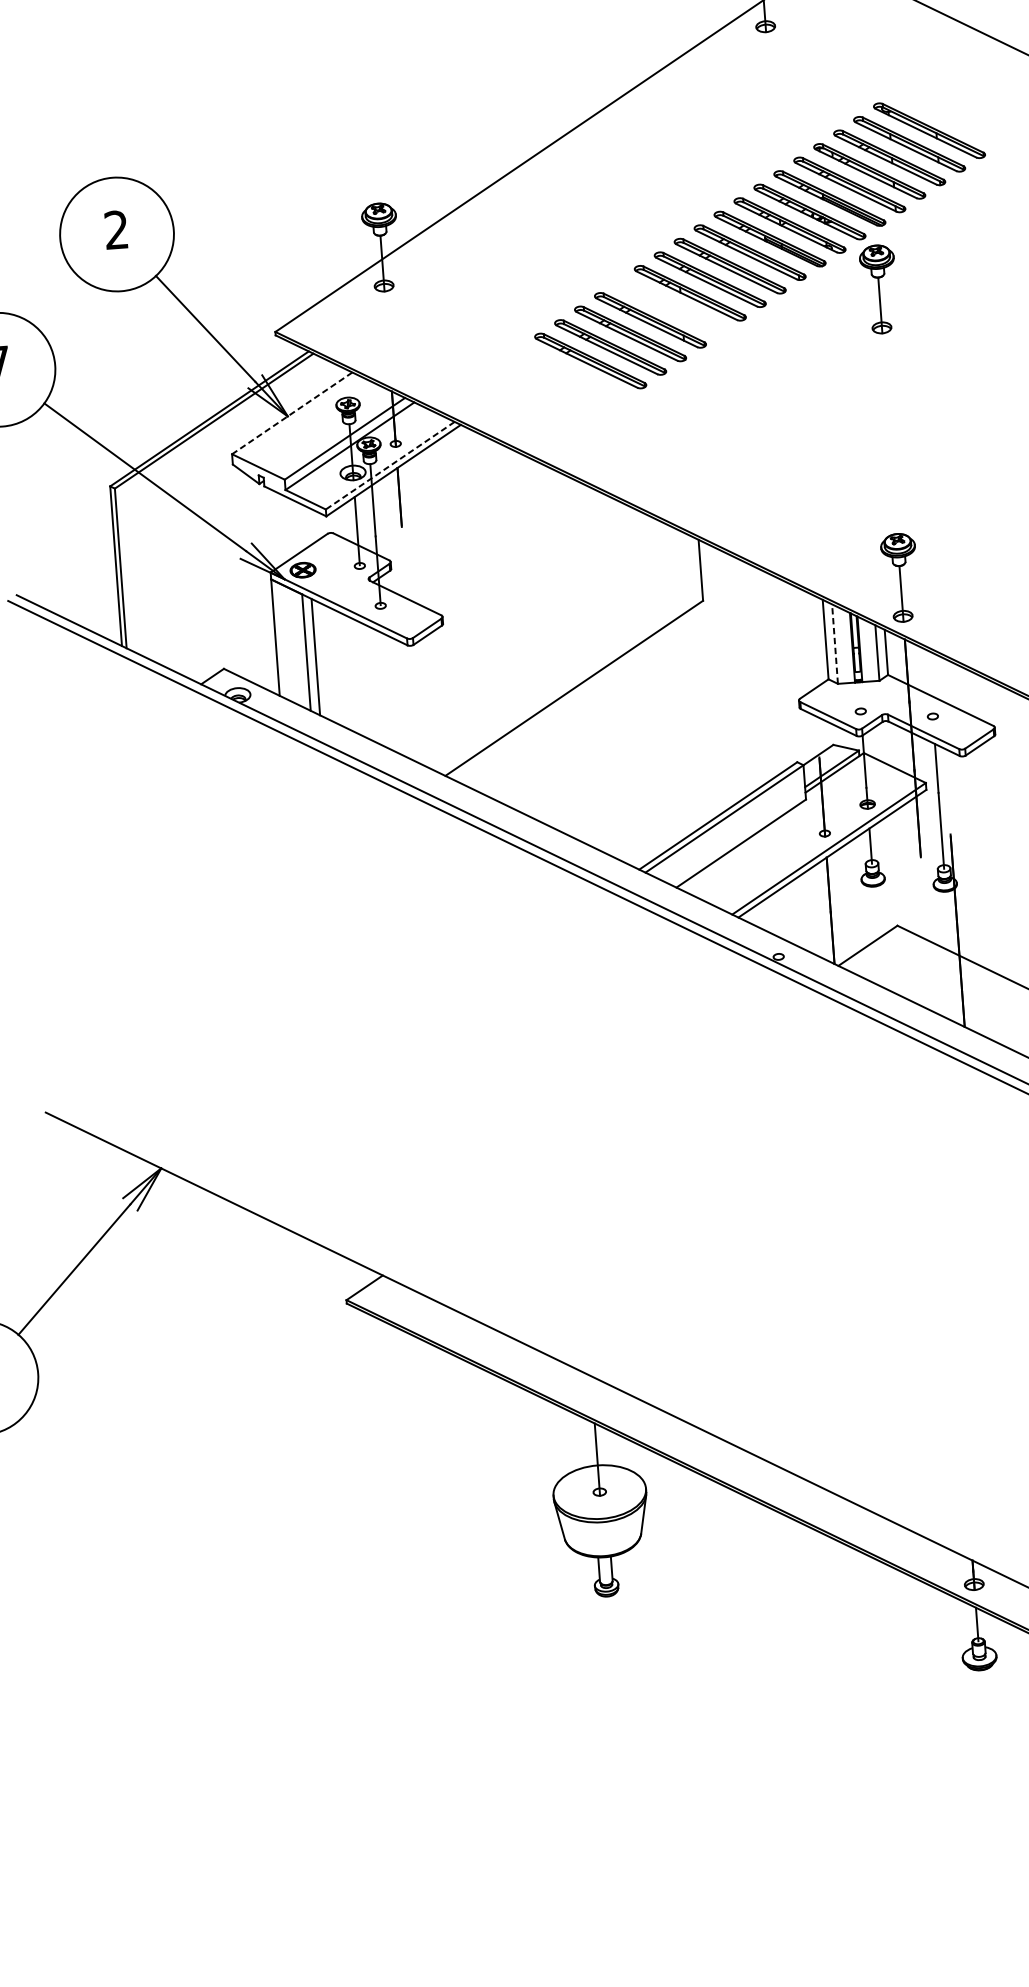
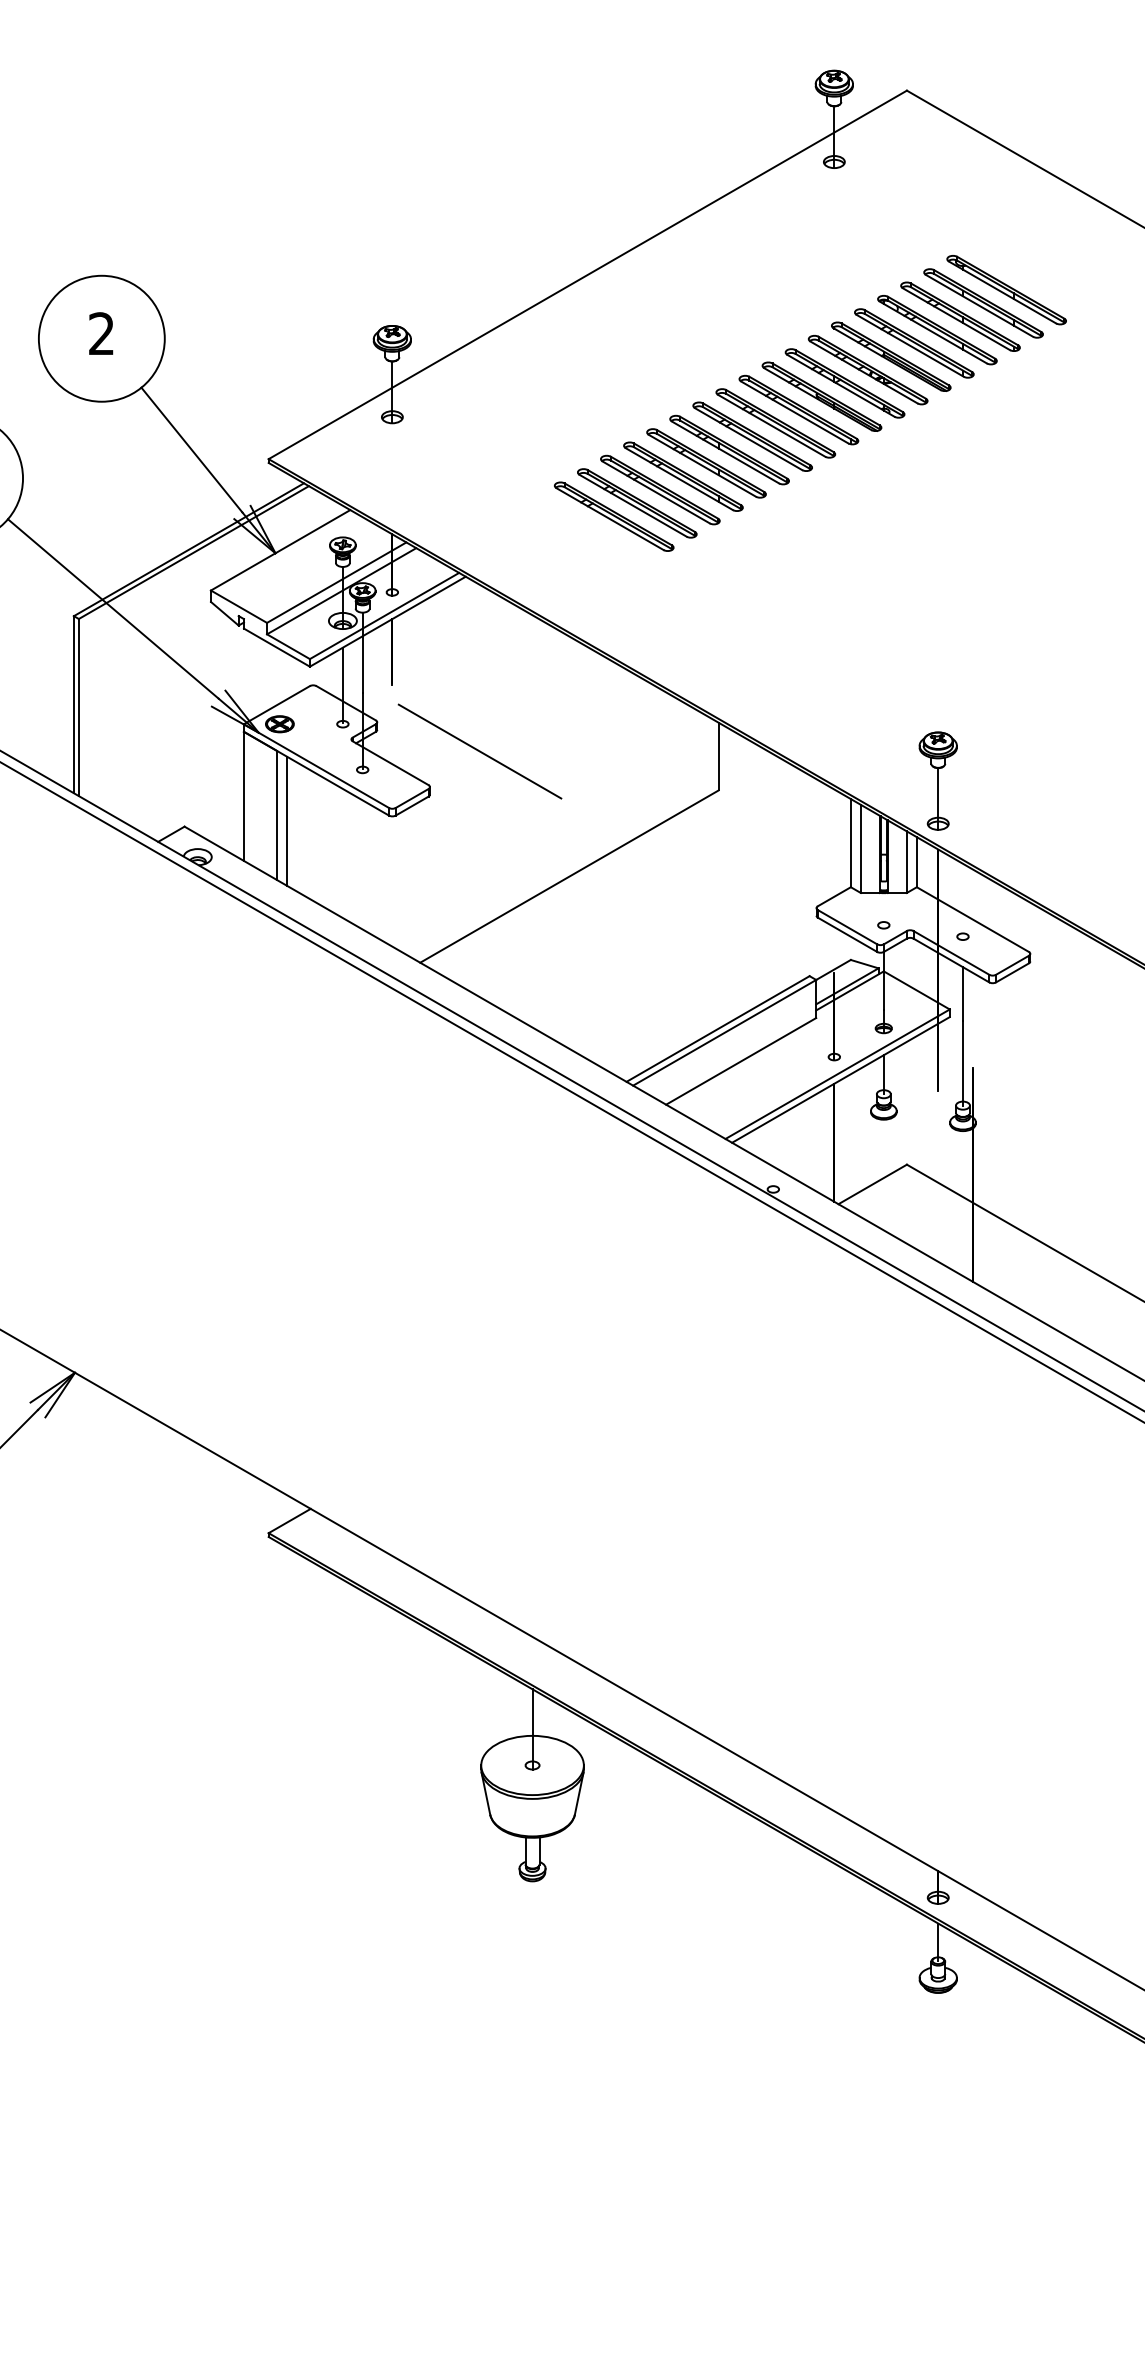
part: (878, 288) -> (937, 460), removed
part: (670, 306) -> (706, 463), added
line: (292, 413) -> (280, 550), dashed -> solid
line: (390, 466) -> (384, 616), dashed -> solid
line: (484, 581) -> (479, 751), added
line: (834, 643) -> (860, 848), dashed -> solid

